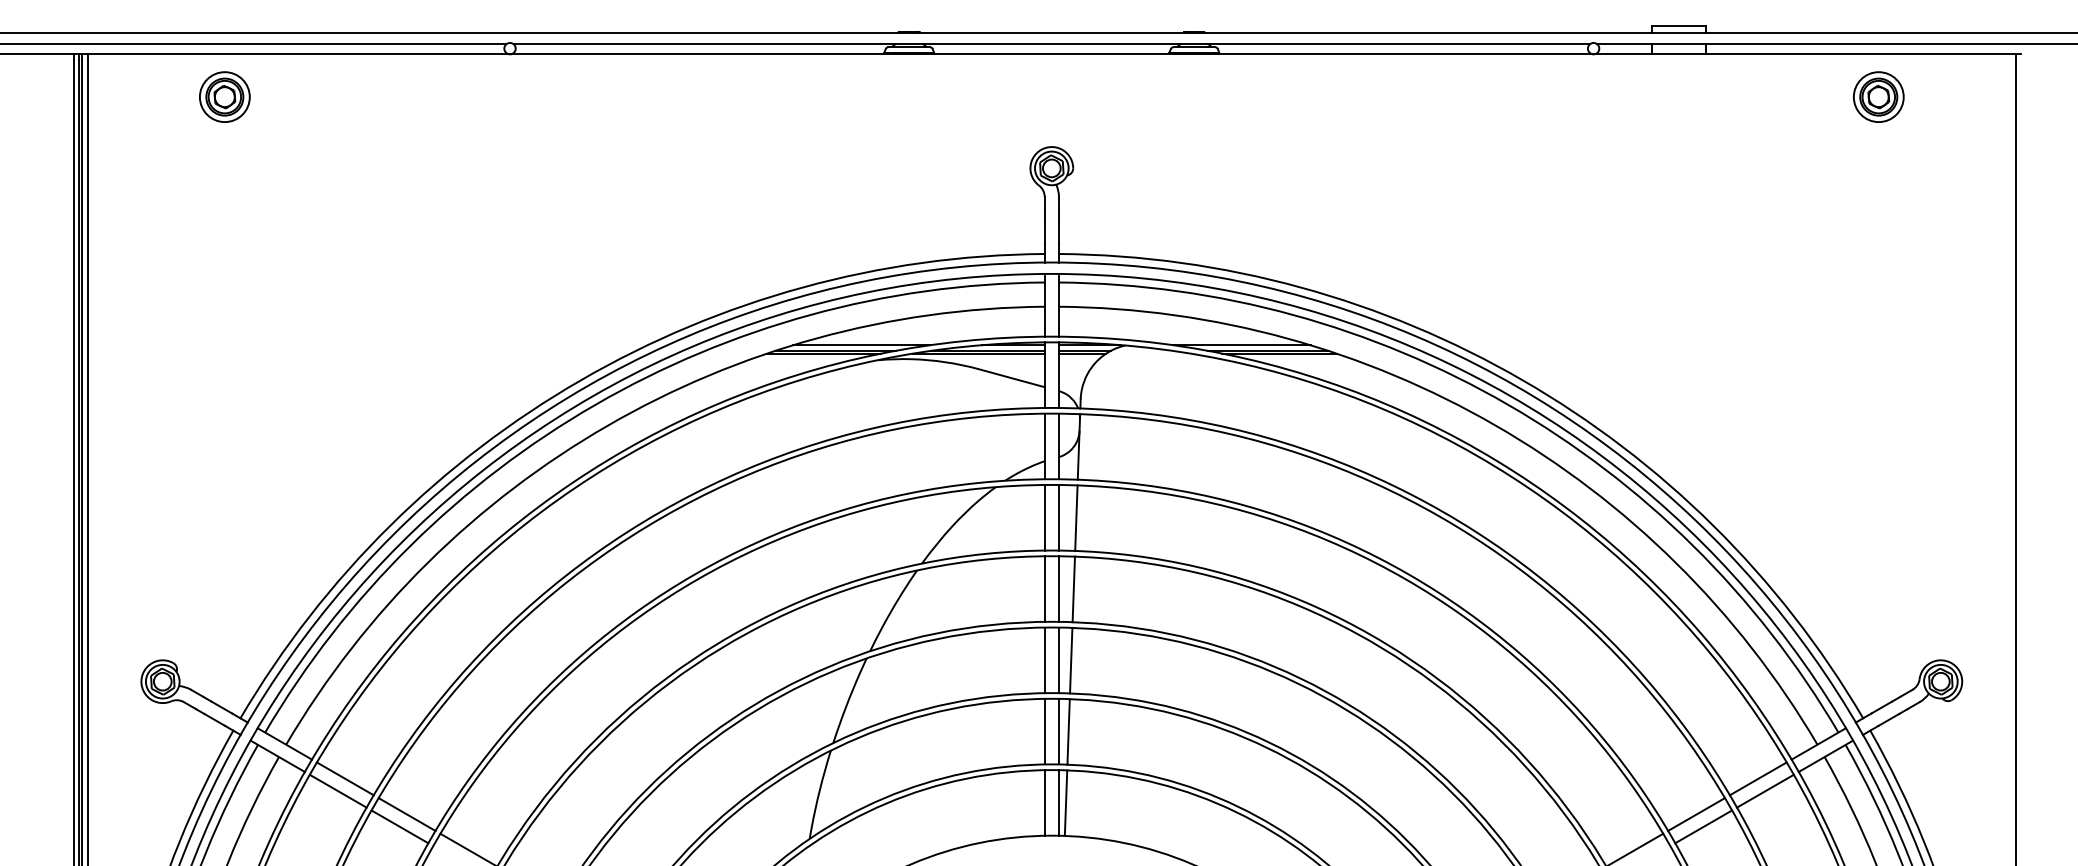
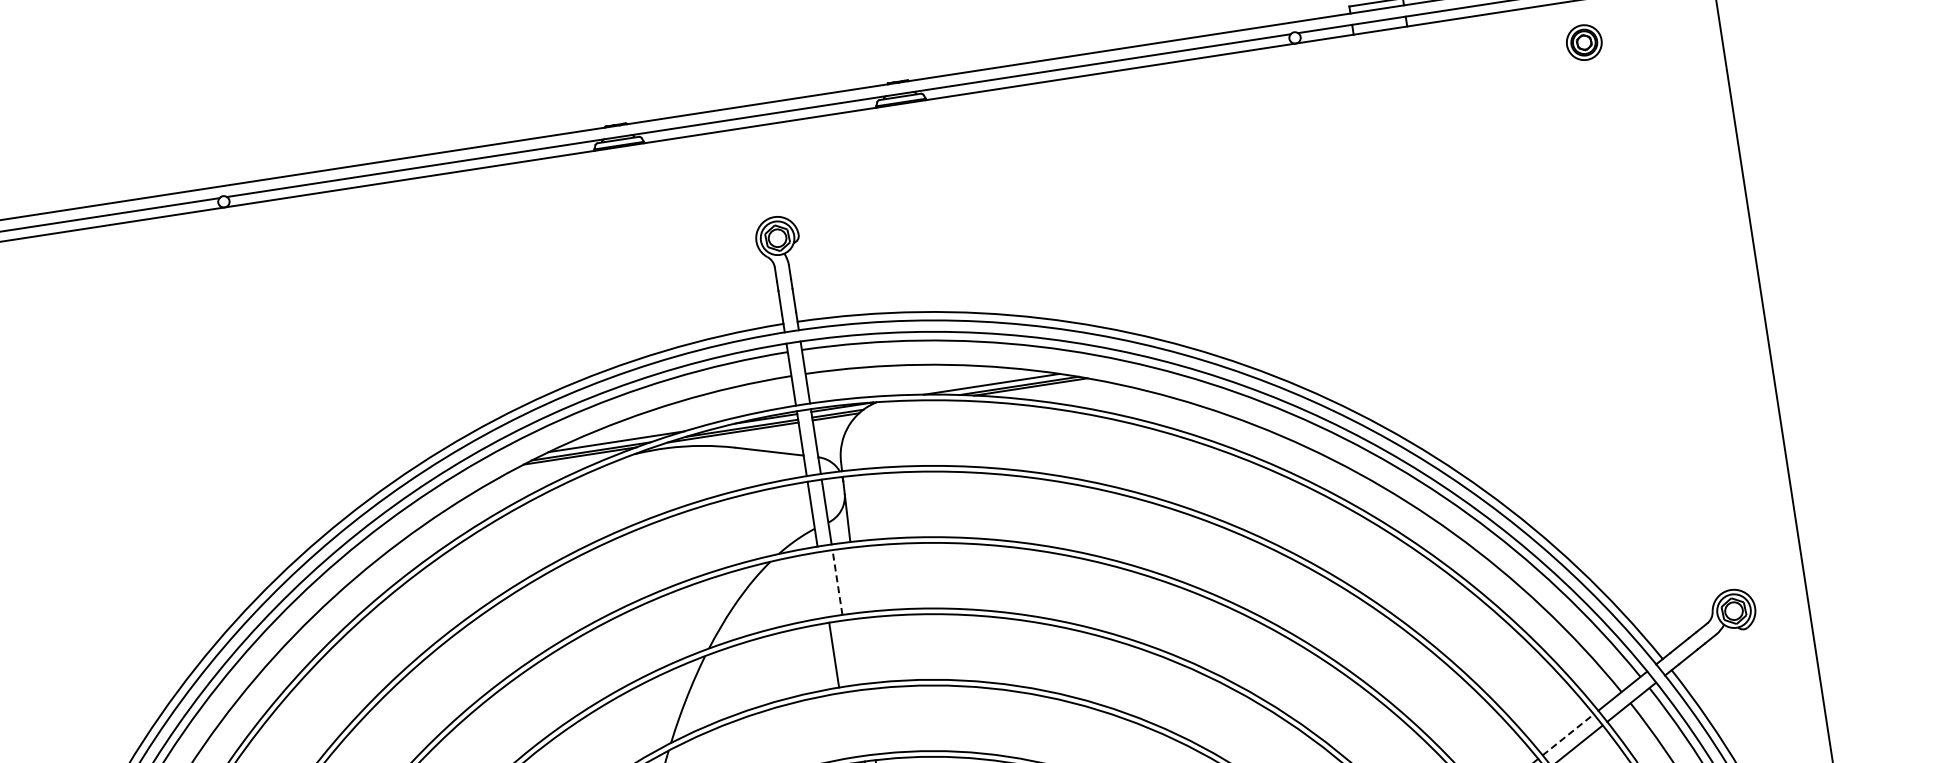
part: (1878, 96) -> (1583, 42), size x0.7
line: (1044, 517) -> (823, 584), removed
line: (1058, 517) -> (836, 582), solid -> dashed
line: (1076, 517) -> (854, 579), removed
line: (1058, 588) -> (847, 652), removed
line: (1073, 589) -> (862, 651), removed
line: (1044, 660) -> (844, 725), removed
line: (1058, 660) -> (858, 723), removed
line: (1071, 660) -> (871, 721), removed
line: (1758, 778) -> (1568, 734), solid -> dashed

